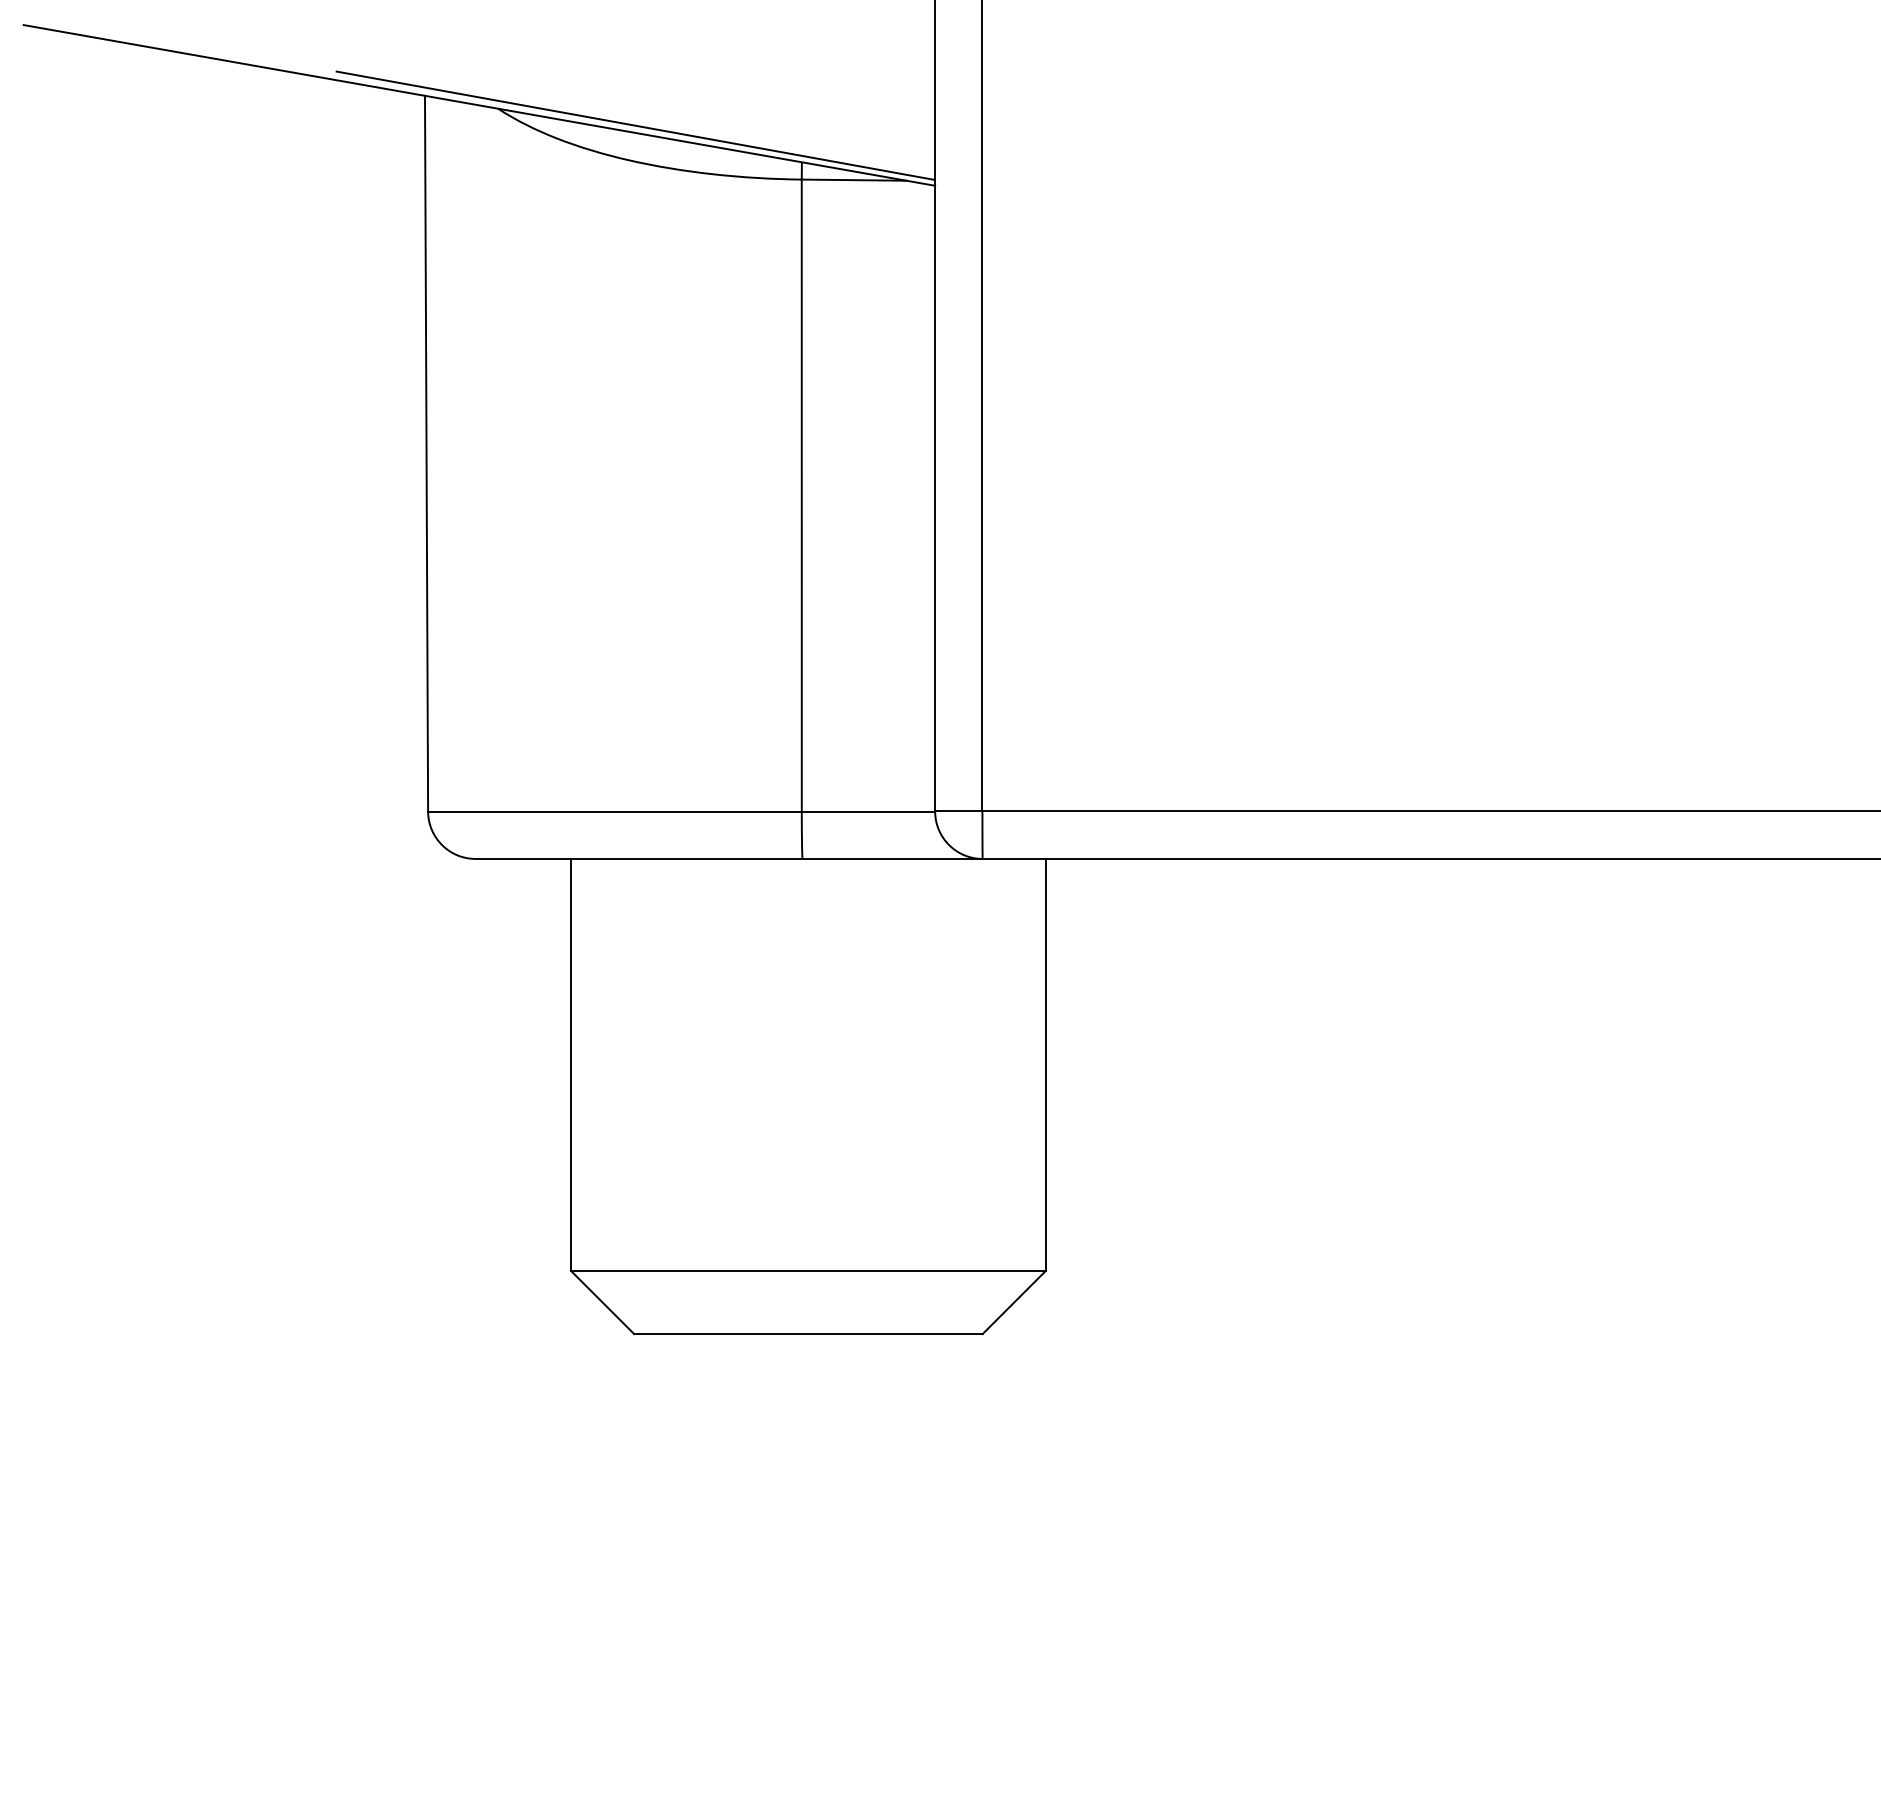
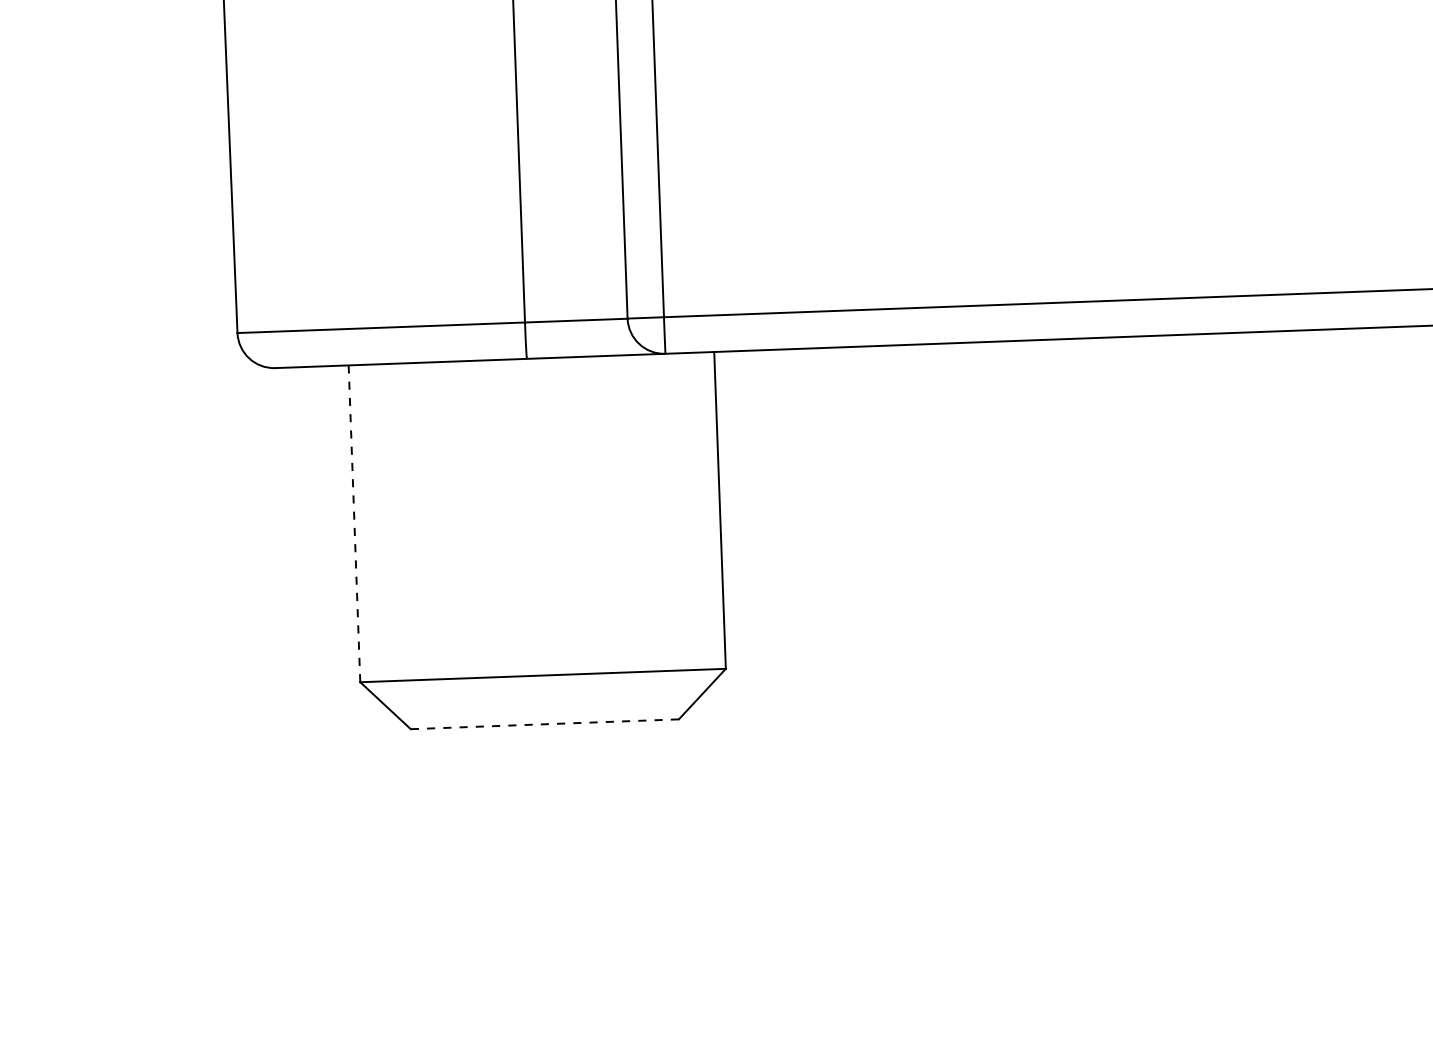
line: (570, 1064) -> (354, 523), solid -> dashed
line: (807, 1334) -> (544, 724), solid -> dashed

